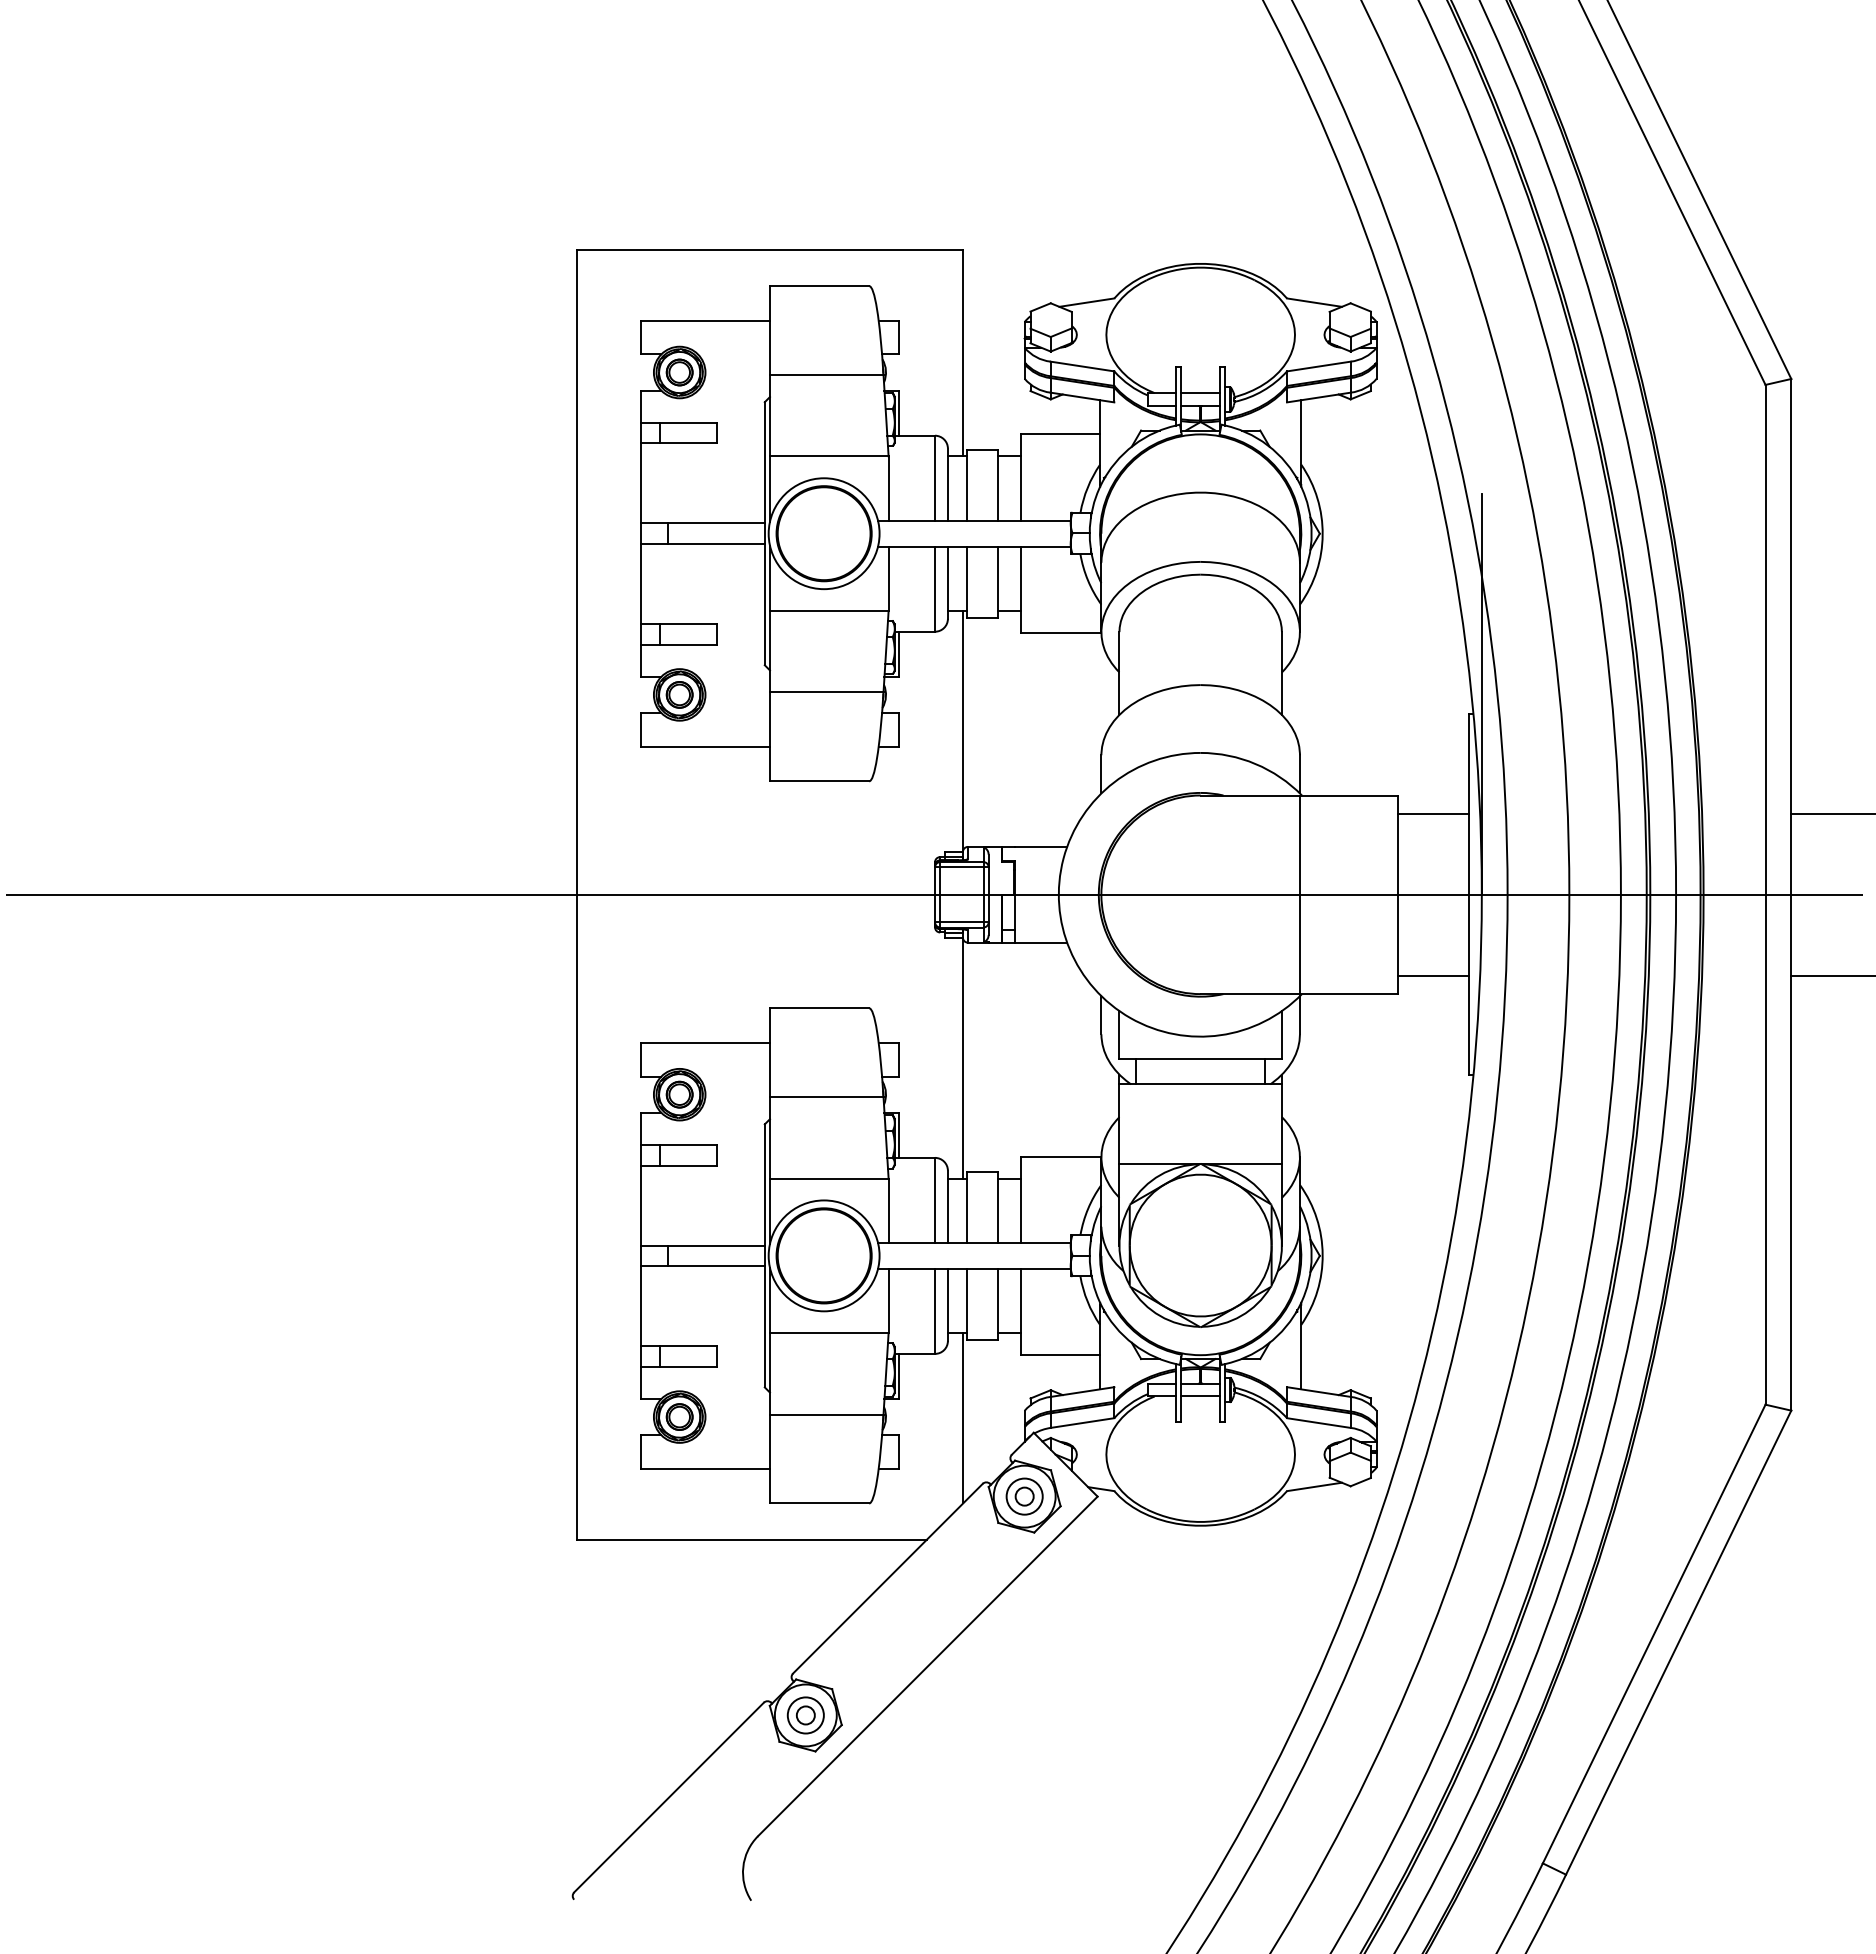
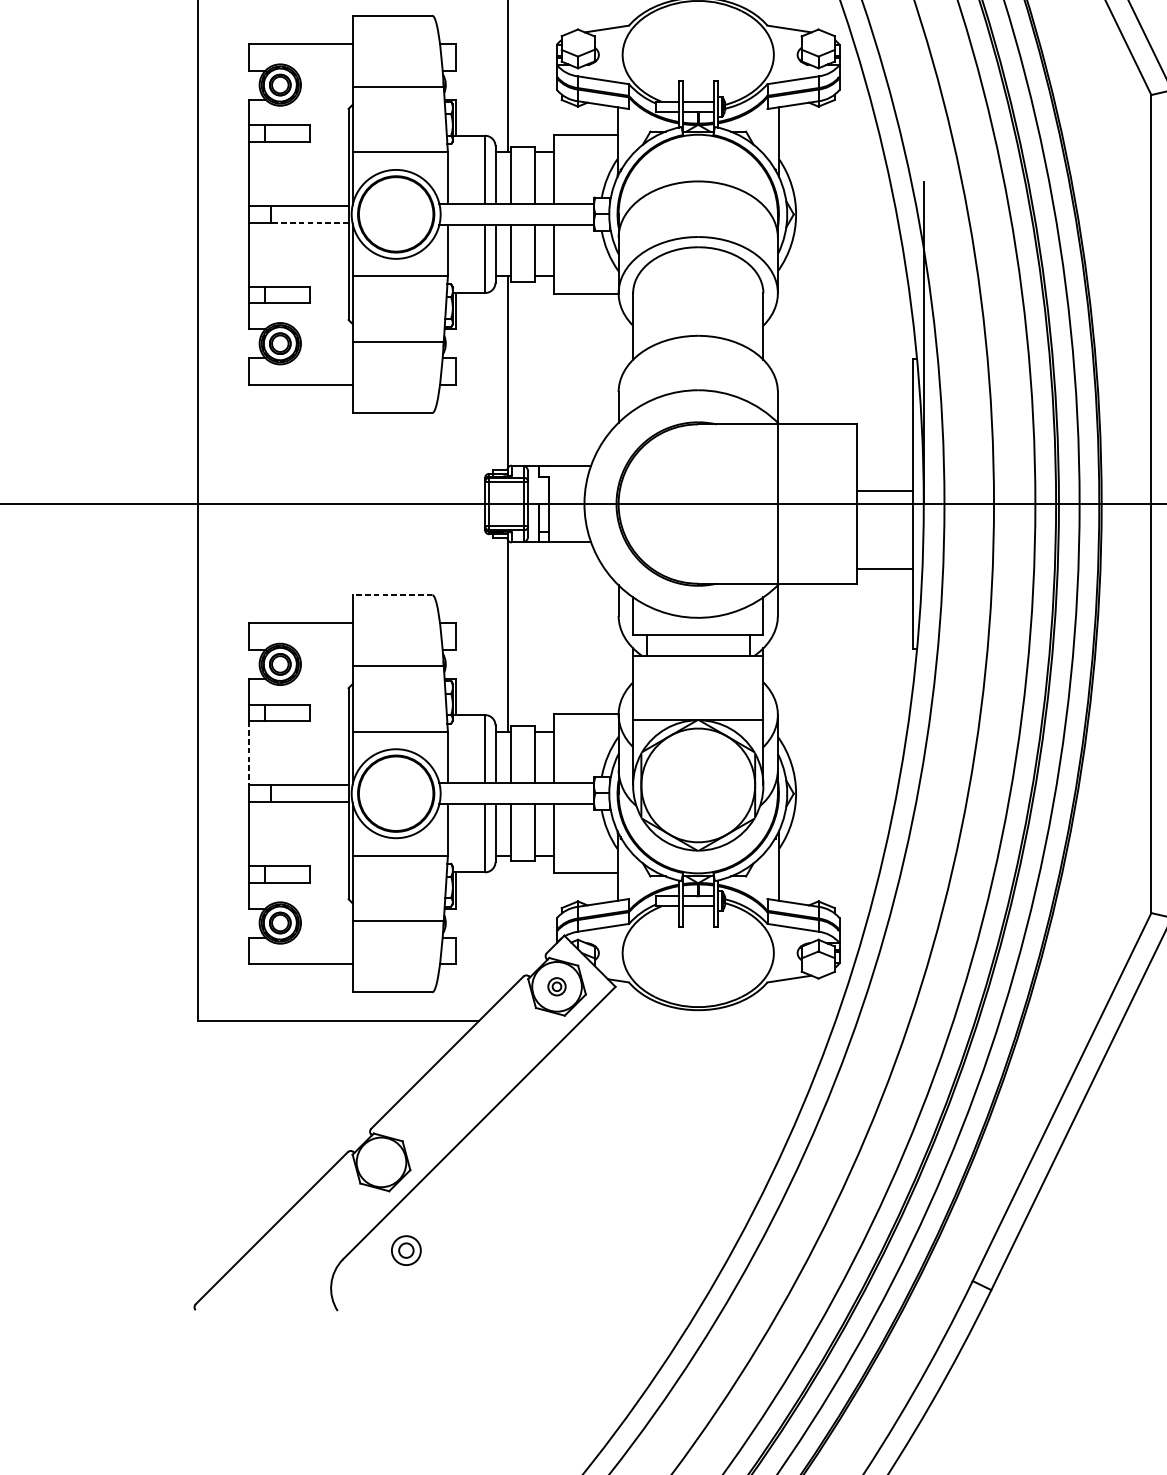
line: (716, 544) -> (309, 223), solid -> dashed
line: (1432, 813) -> (884, 490), moved
line: (819, 1008) -> (392, 595), solid -> dashed
line: (641, 1205) -> (249, 753), solid -> dashed
line: (963, 1418) -> (507, 924), removed
part: (1024, 1496) -> (556, 986), size x0.6
part: (805, 1715) -> (406, 1250), moved

